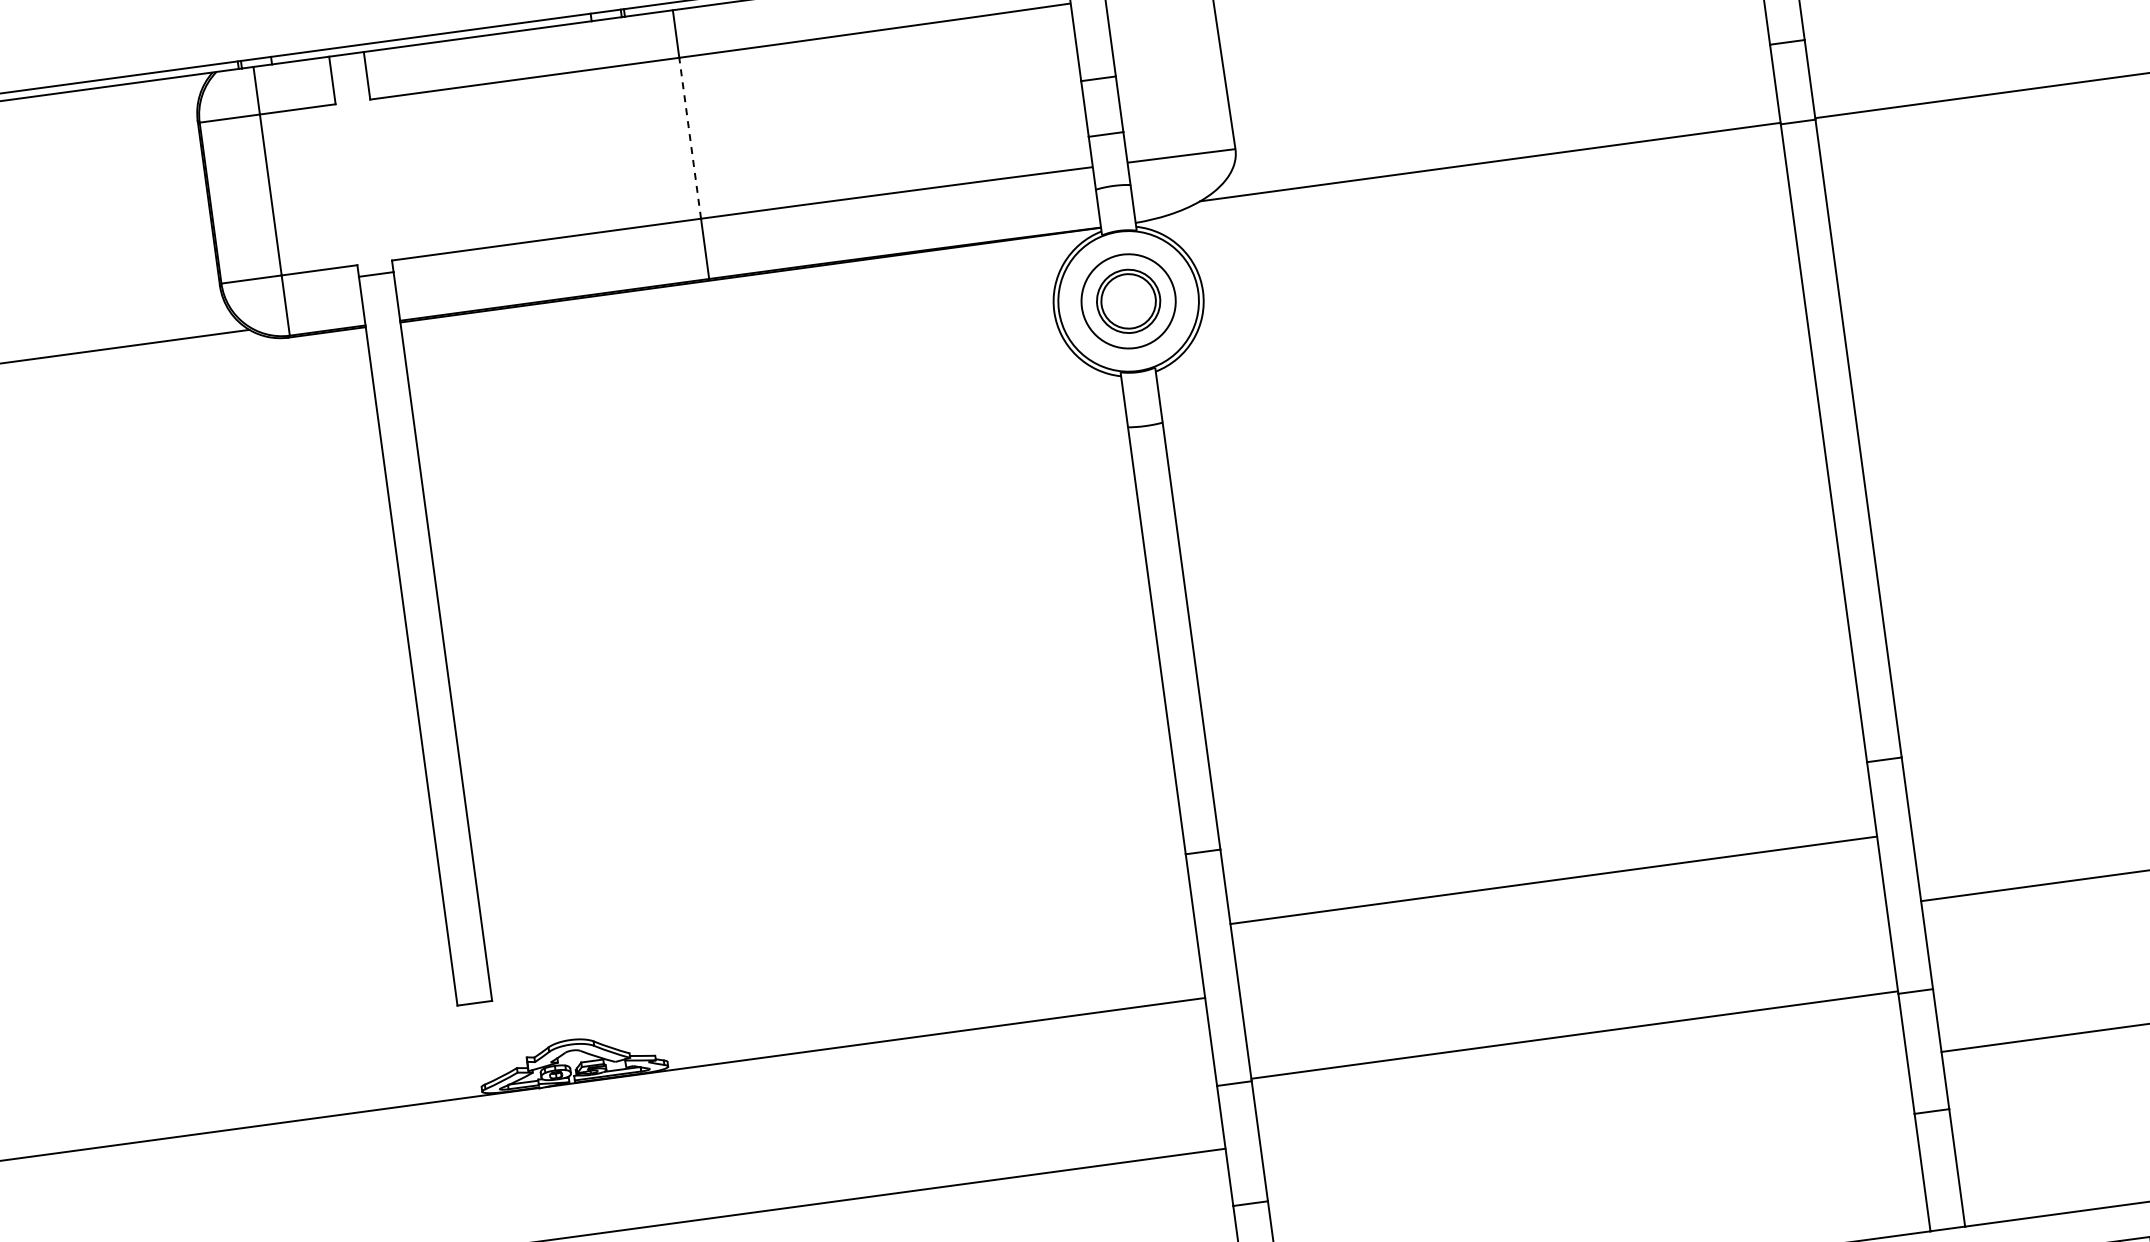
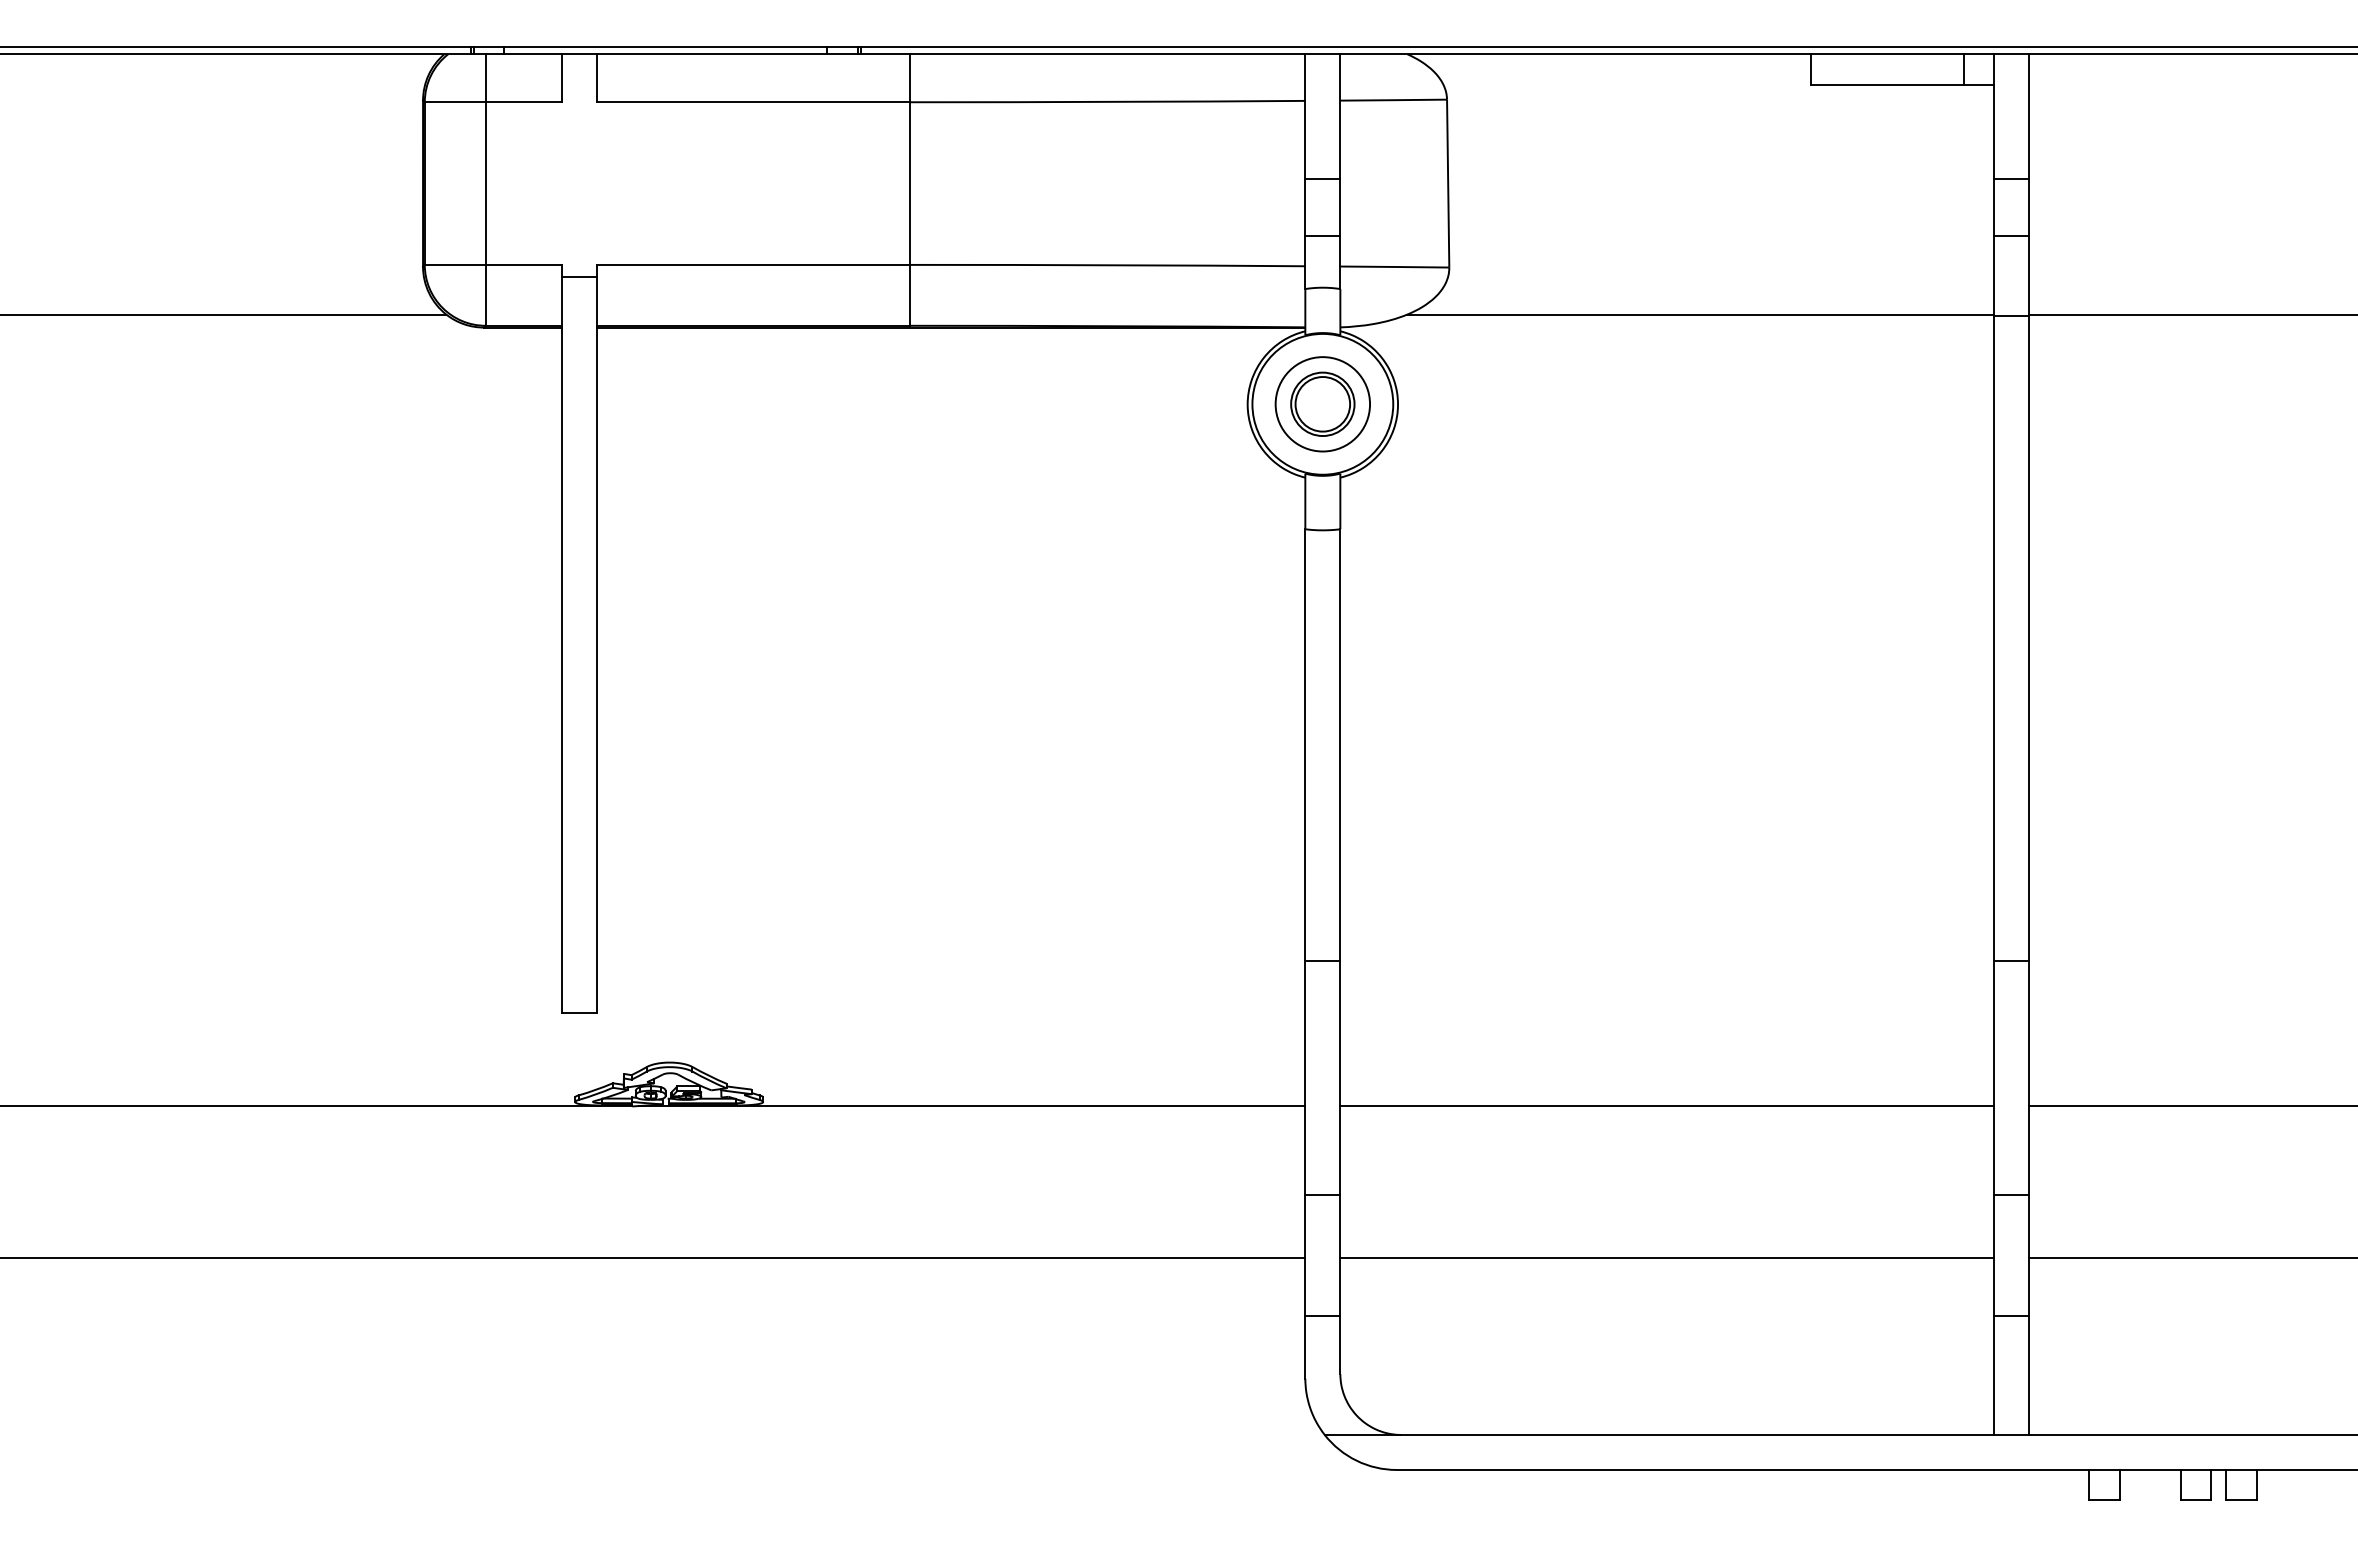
line: (690, 138) -> (909, 183), dashed -> solid
line: (1553, 880) -> (1666, 1106), moved
line: (1574, 1035) -> (1666, 1258), moved

